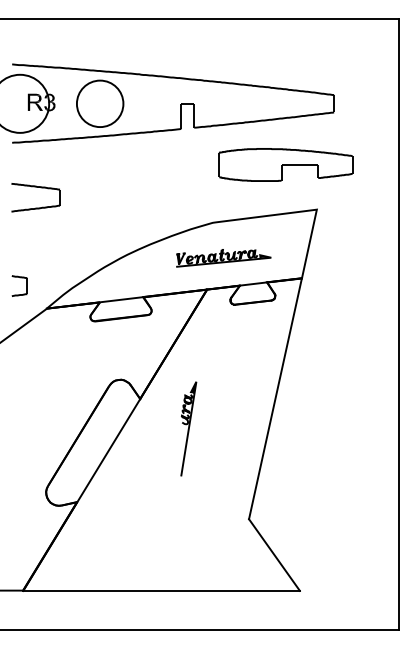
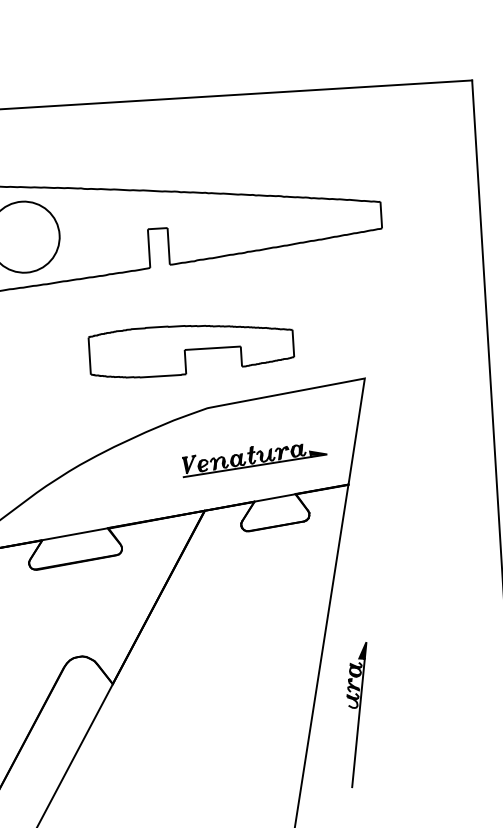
part: (285, 164) -> (190, 349), moved
part: (223, 258) -> (254, 460), moved
part: (188, 428) -> (358, 714), moved

